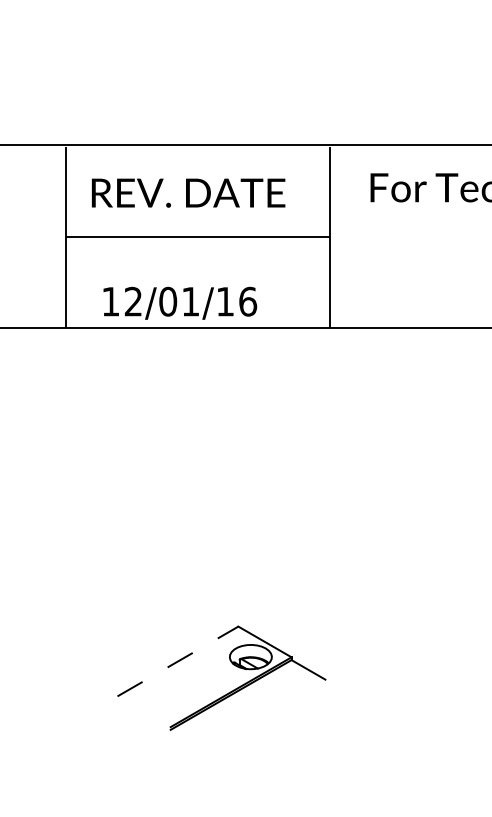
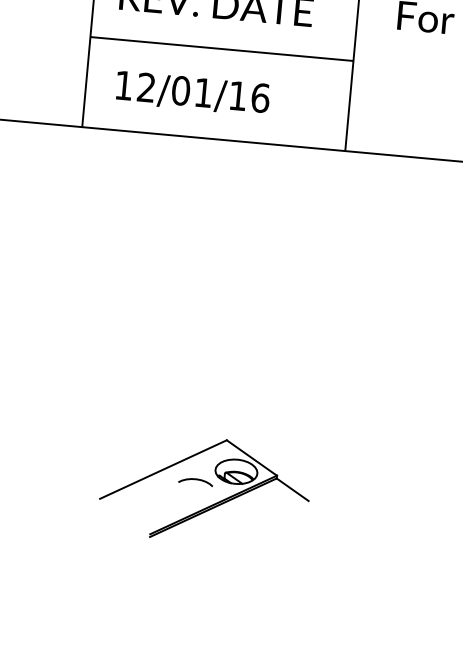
text: (180, 302) -> (193, 92), moved
line: (177, 661) -> (162, 469), dashed -> solid
curve: (210, 669) -> (195, 480), added

